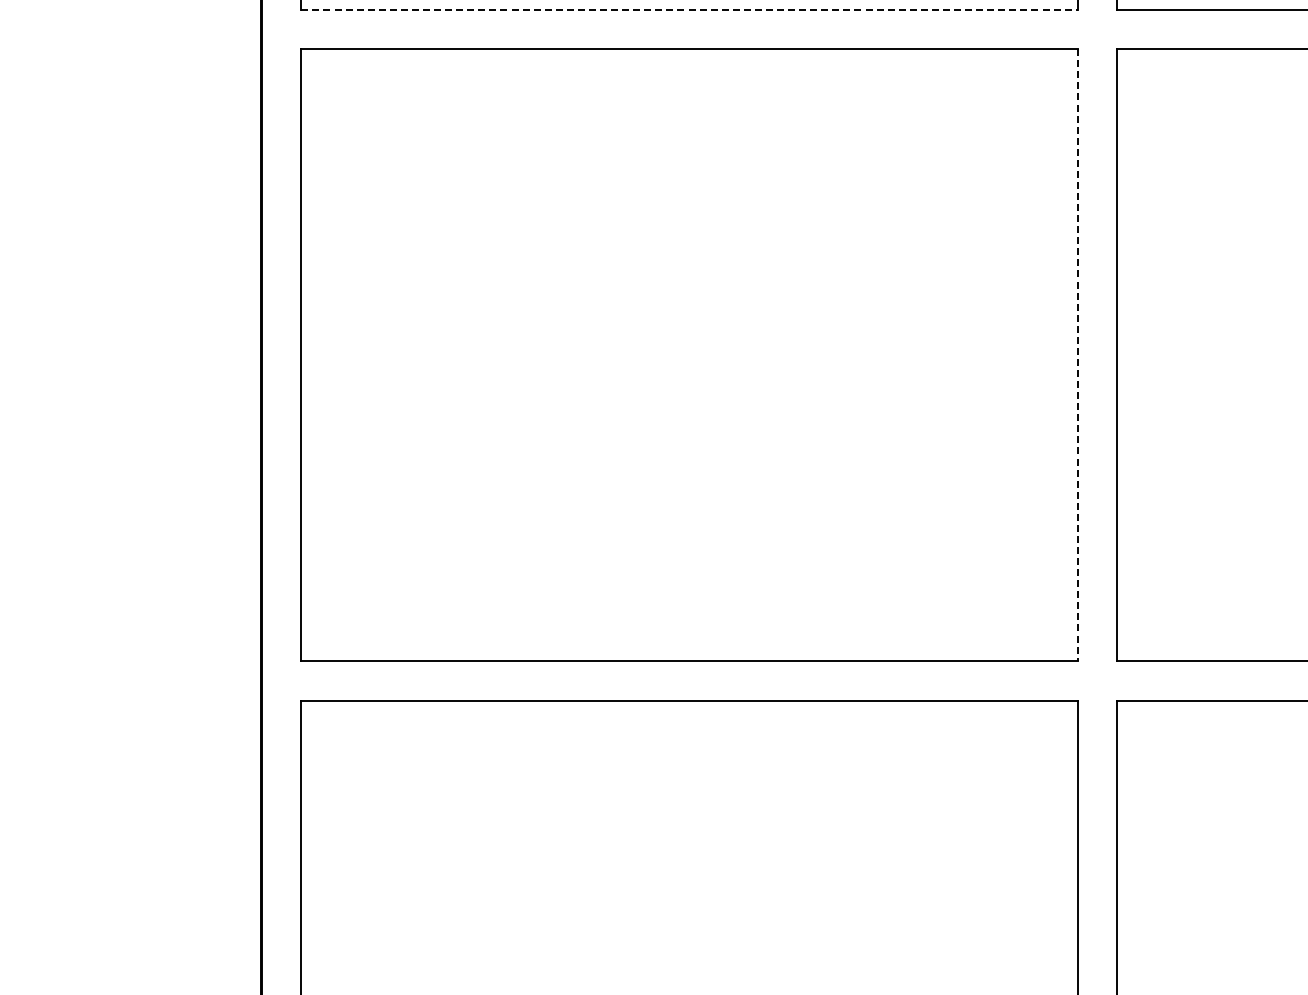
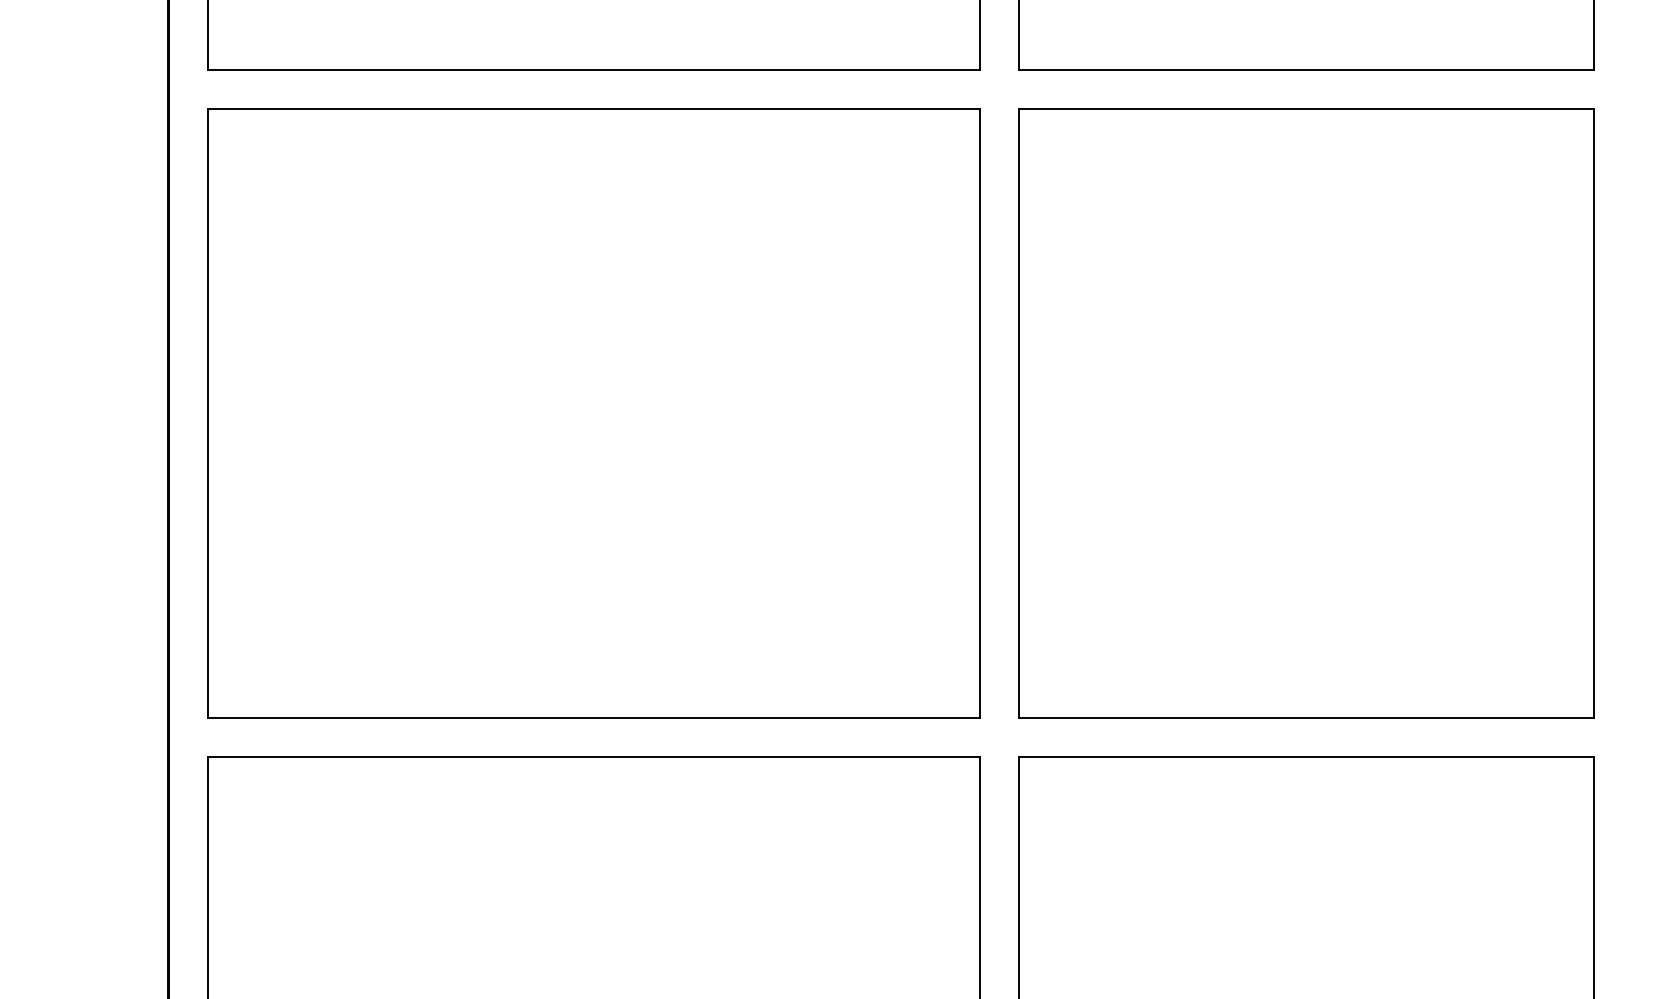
line: (689, 9) -> (593, 69), dashed -> solid
line: (1077, 355) -> (979, 413), dashed -> solid

